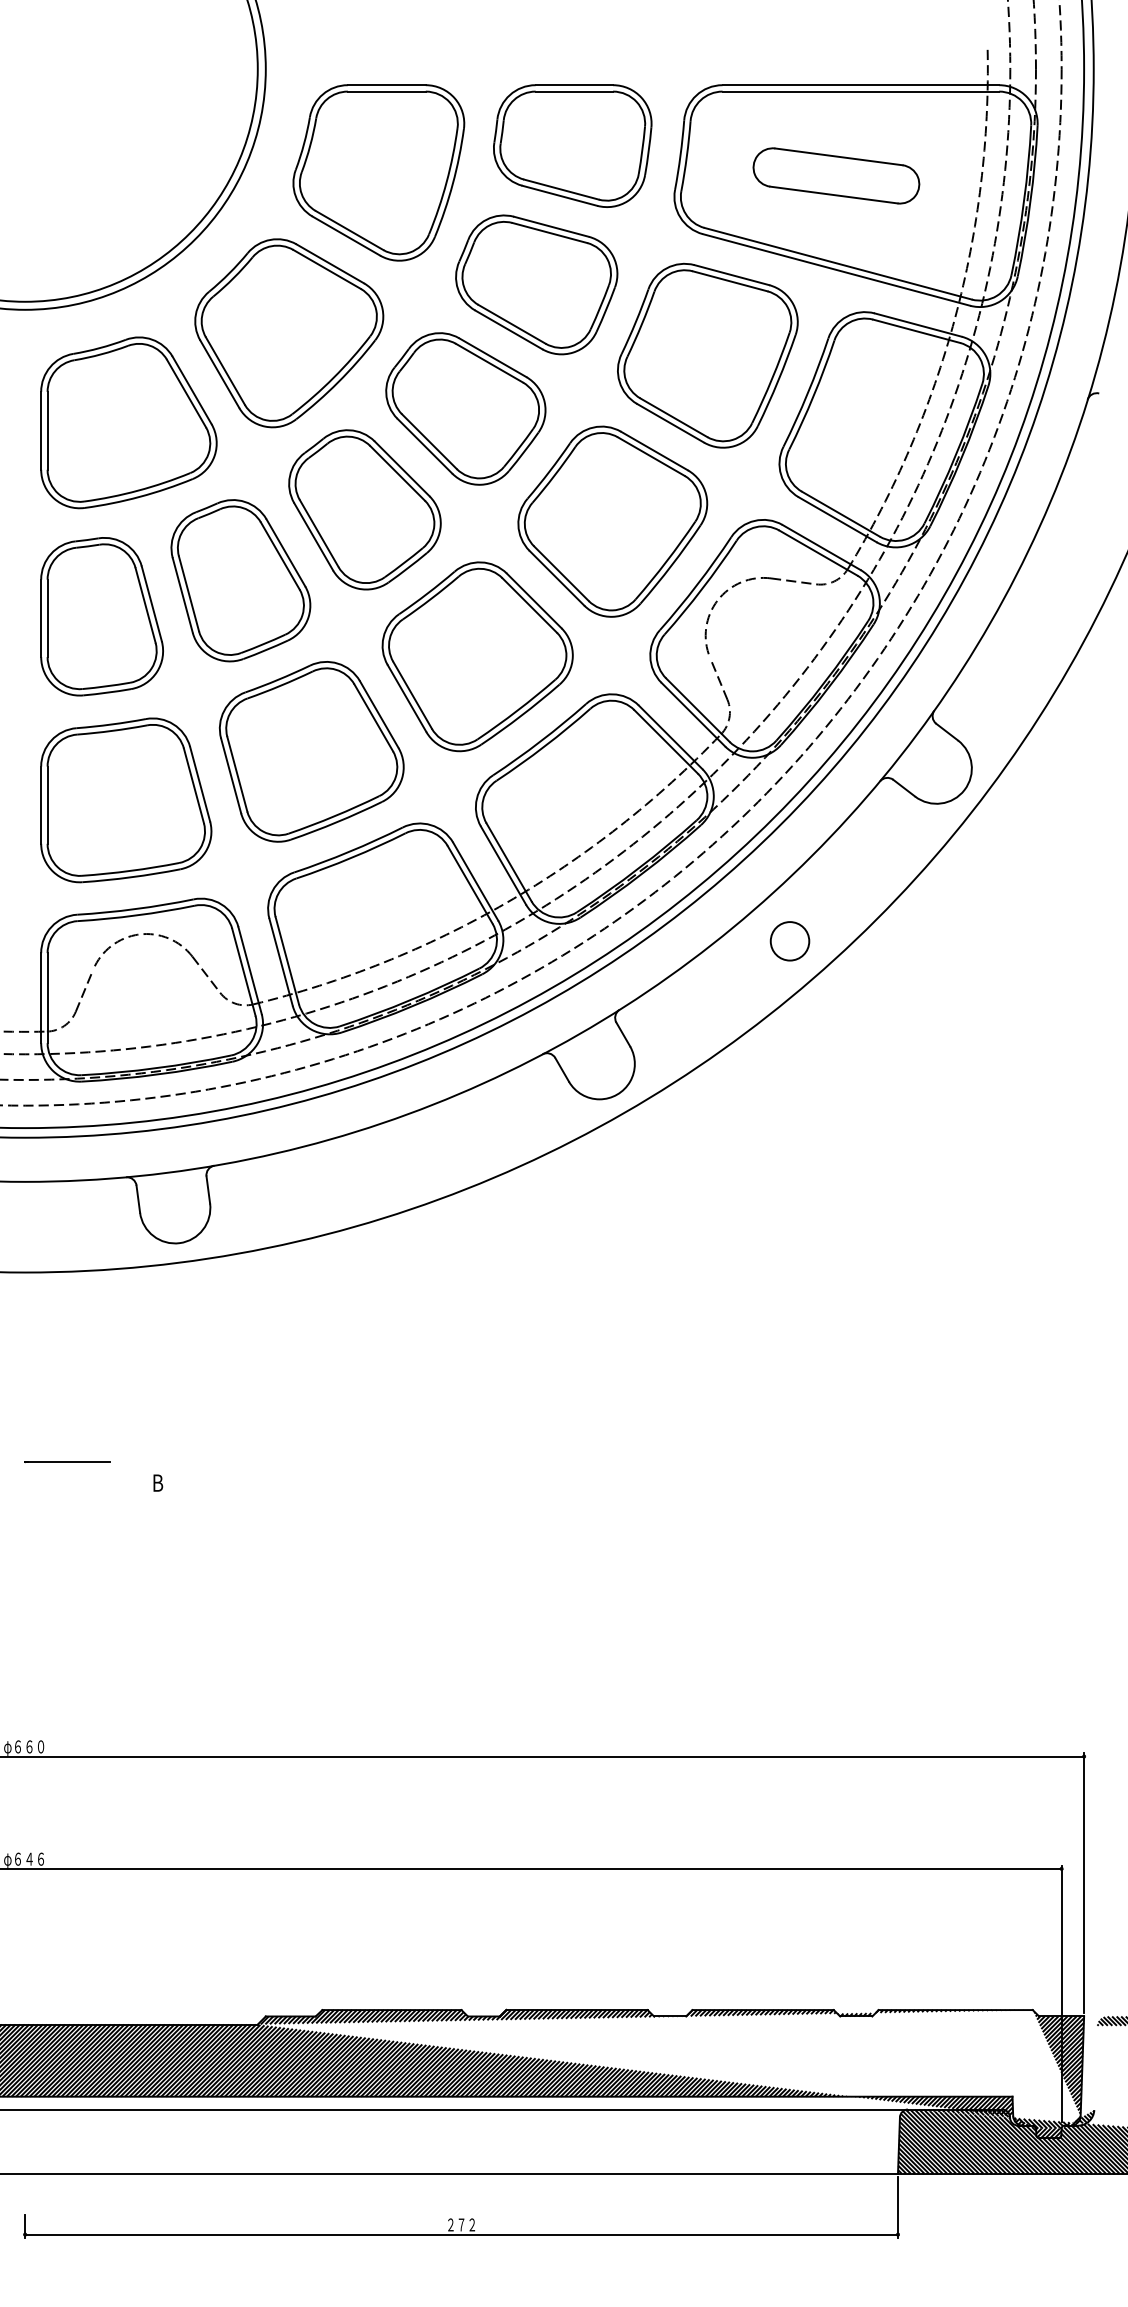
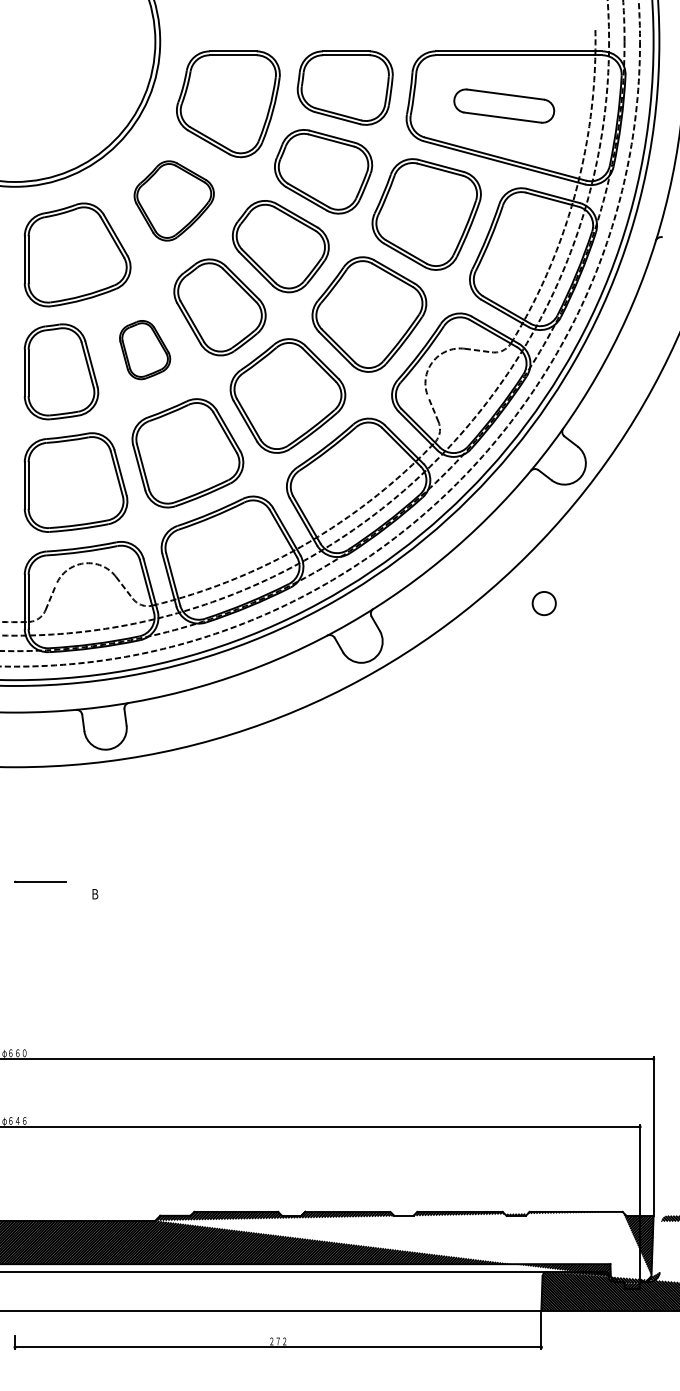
part: (287, 332) -> (173, 200), size x0.7
part: (239, 579) -> (144, 349), size x0.6
circle: (788, 941) -> (543, 603), moved

